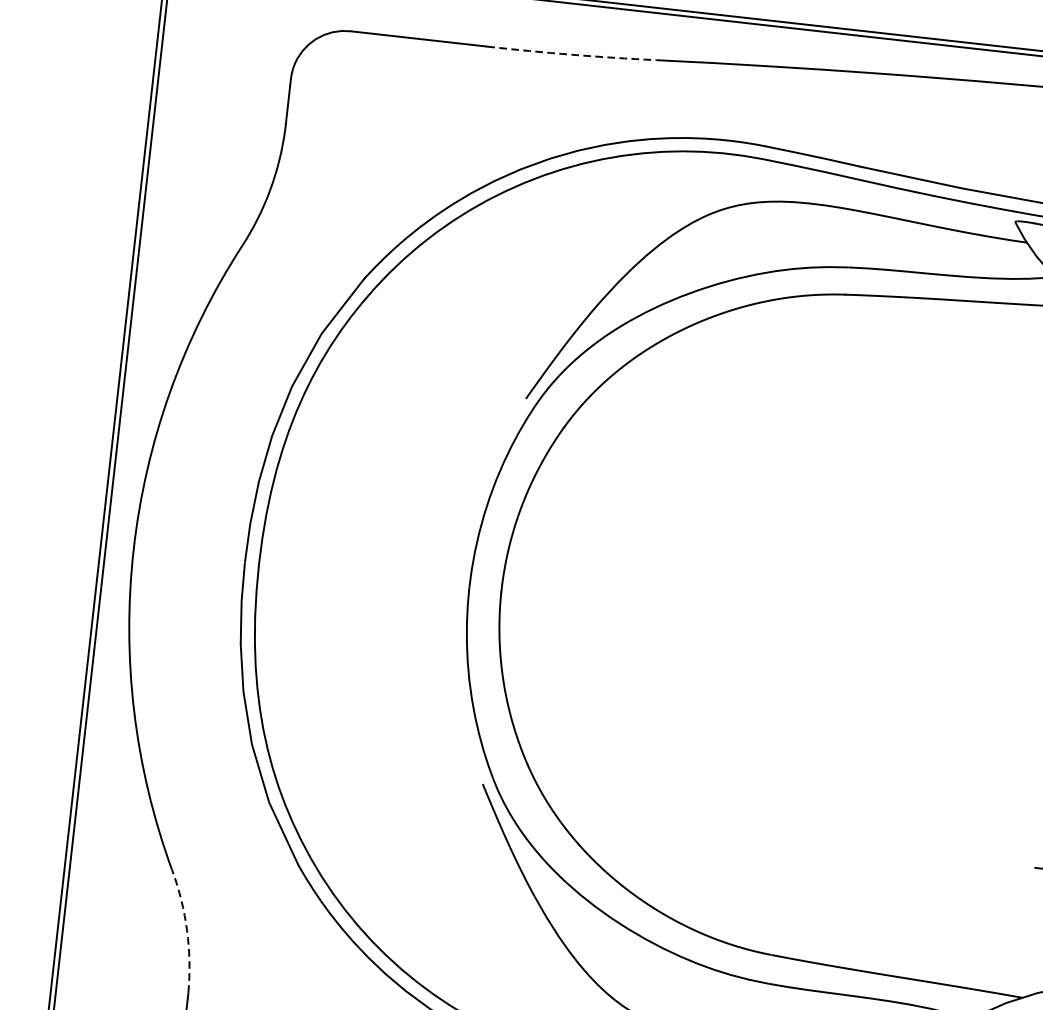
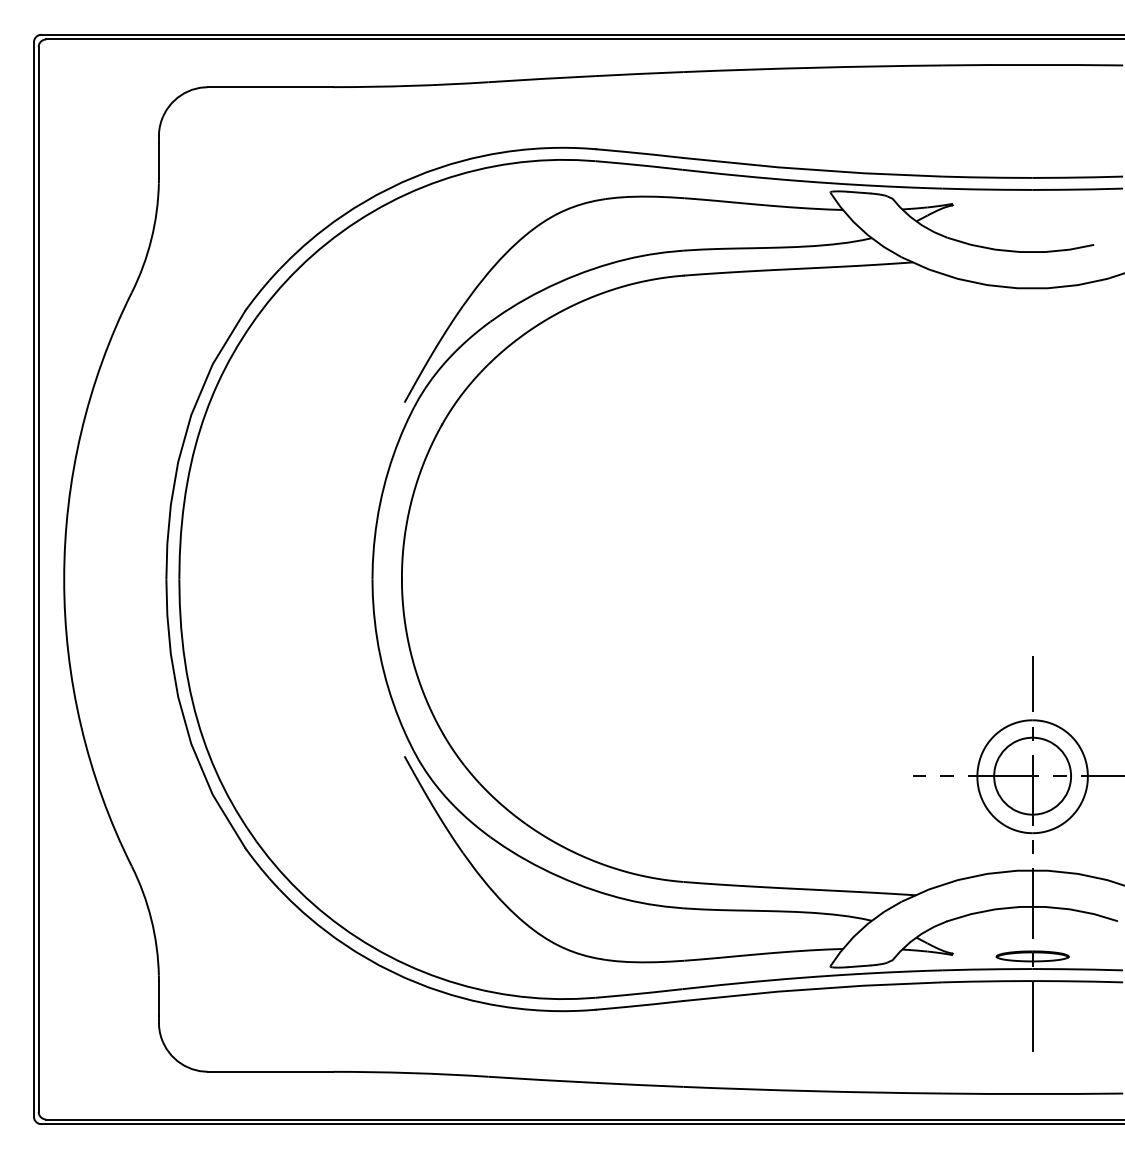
arc: (572, 54) -> (411, 85), dashed -> solid
arc: (187, 930) -> (151, 919), dashed -> solid

